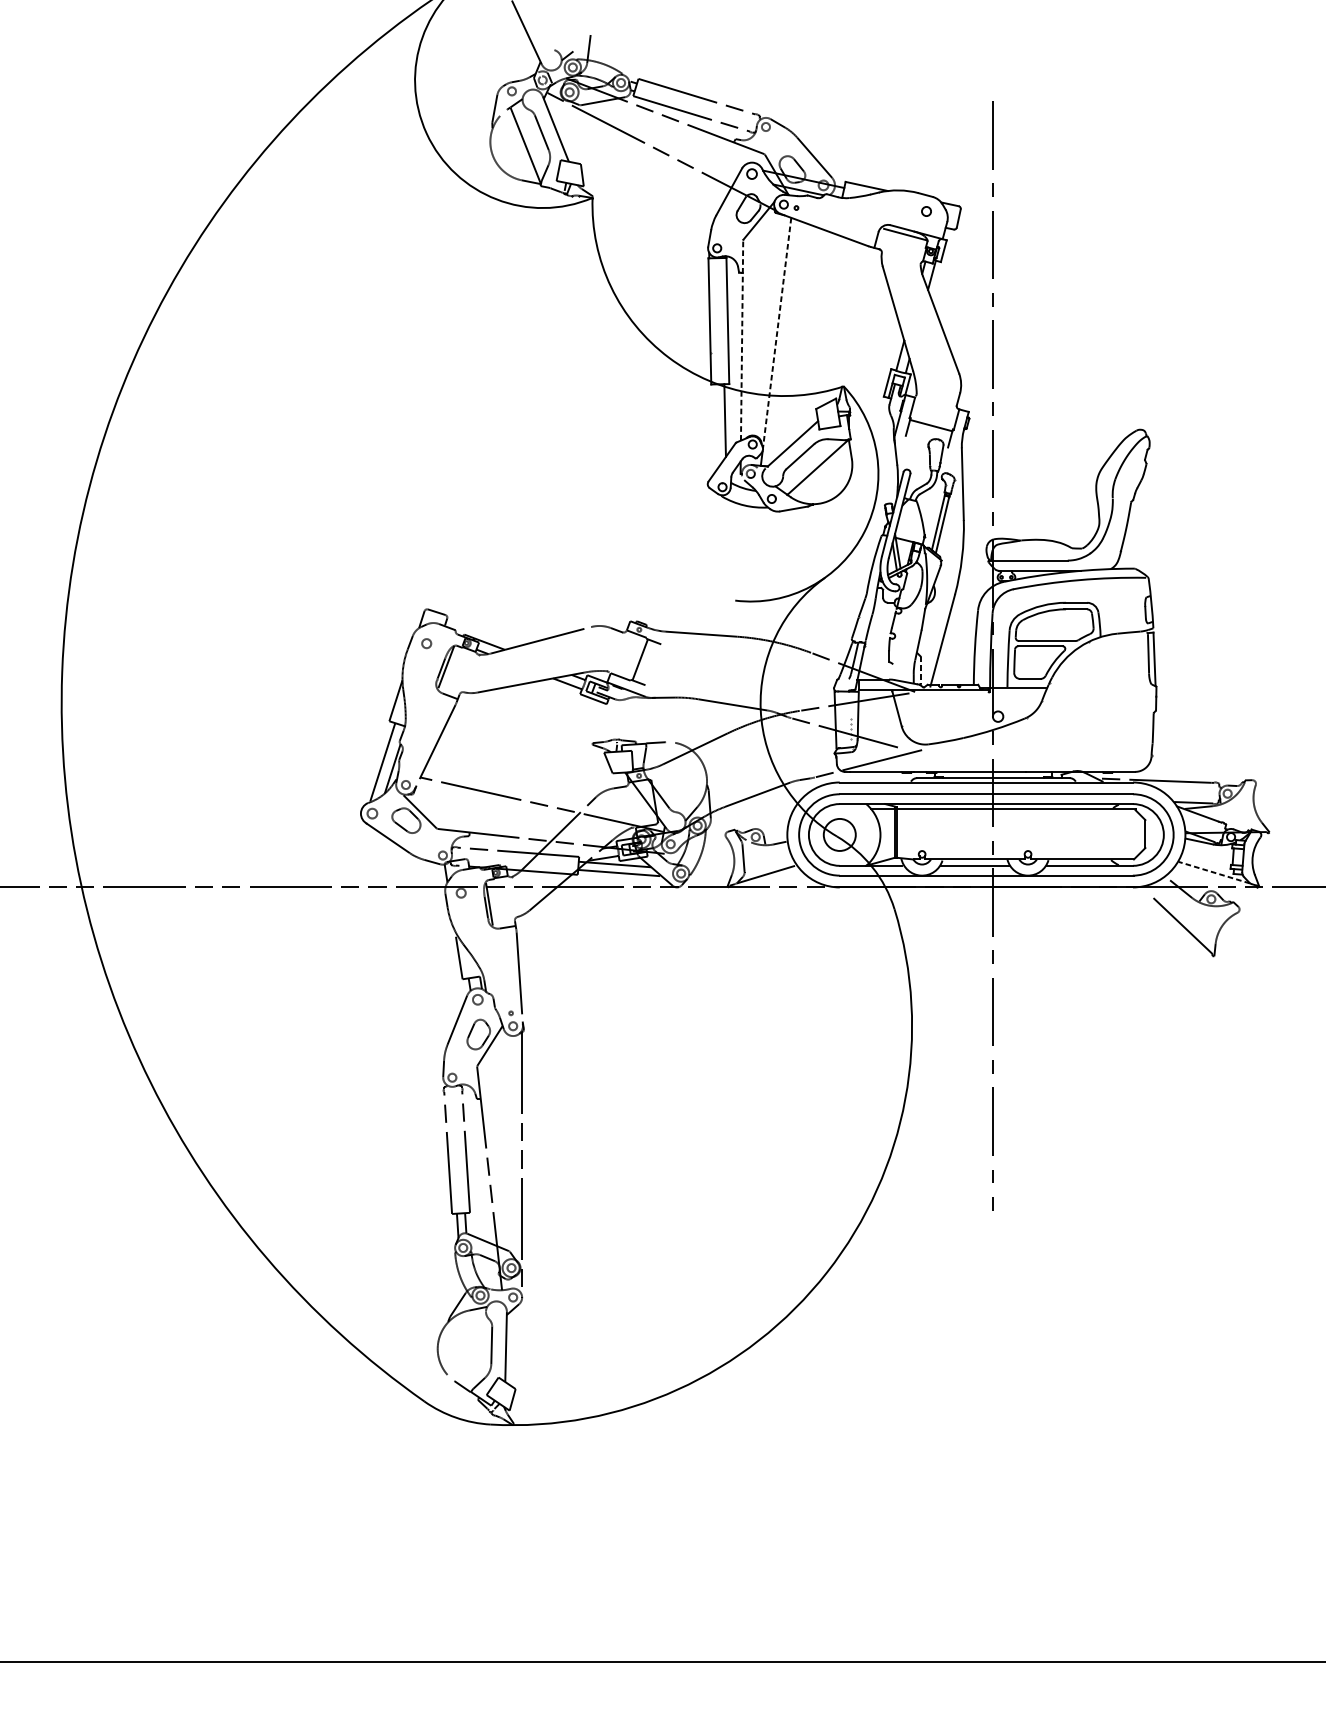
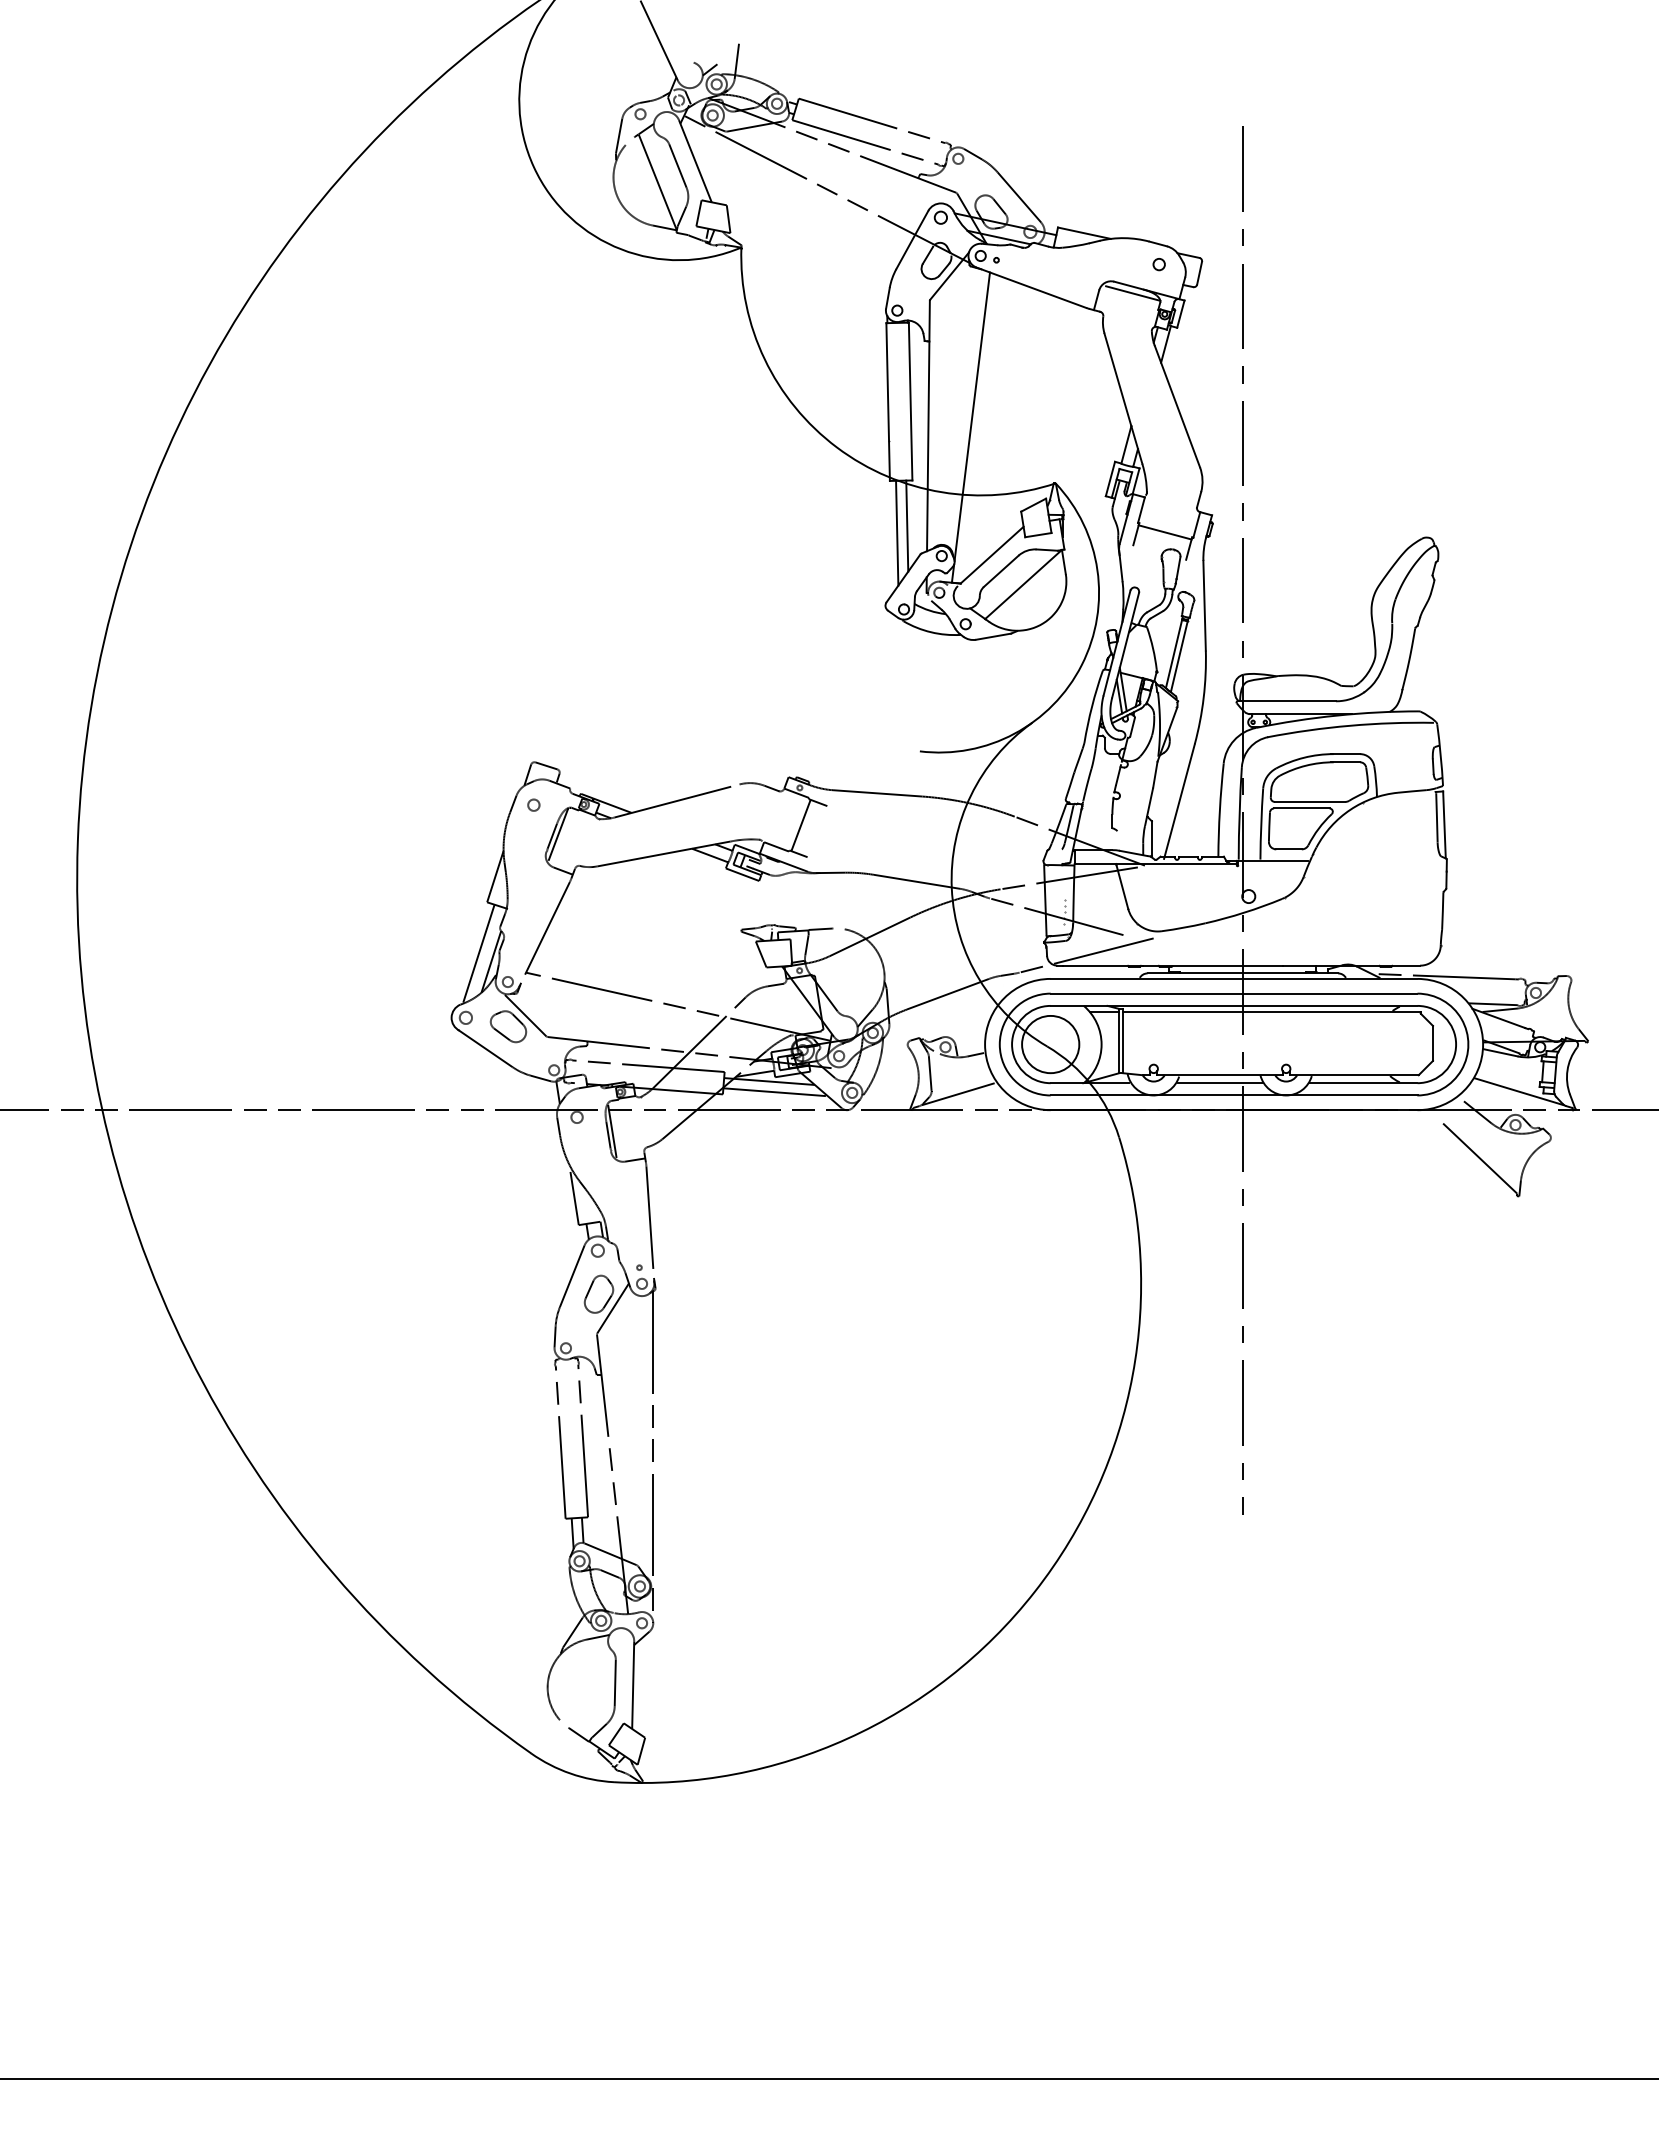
line: (777, 333) -> (972, 417), dashed -> solid
line: (742, 340) -> (928, 425), dashed -> solid
line: (717, 425) -> (897, 532), added
line: (920, 671) -> (1151, 839), dashed -> solid
circle: (839, 834) -> (1050, 1044), size x1.43
line: (1213, 872) -> (1518, 1091), dashed -> solid

